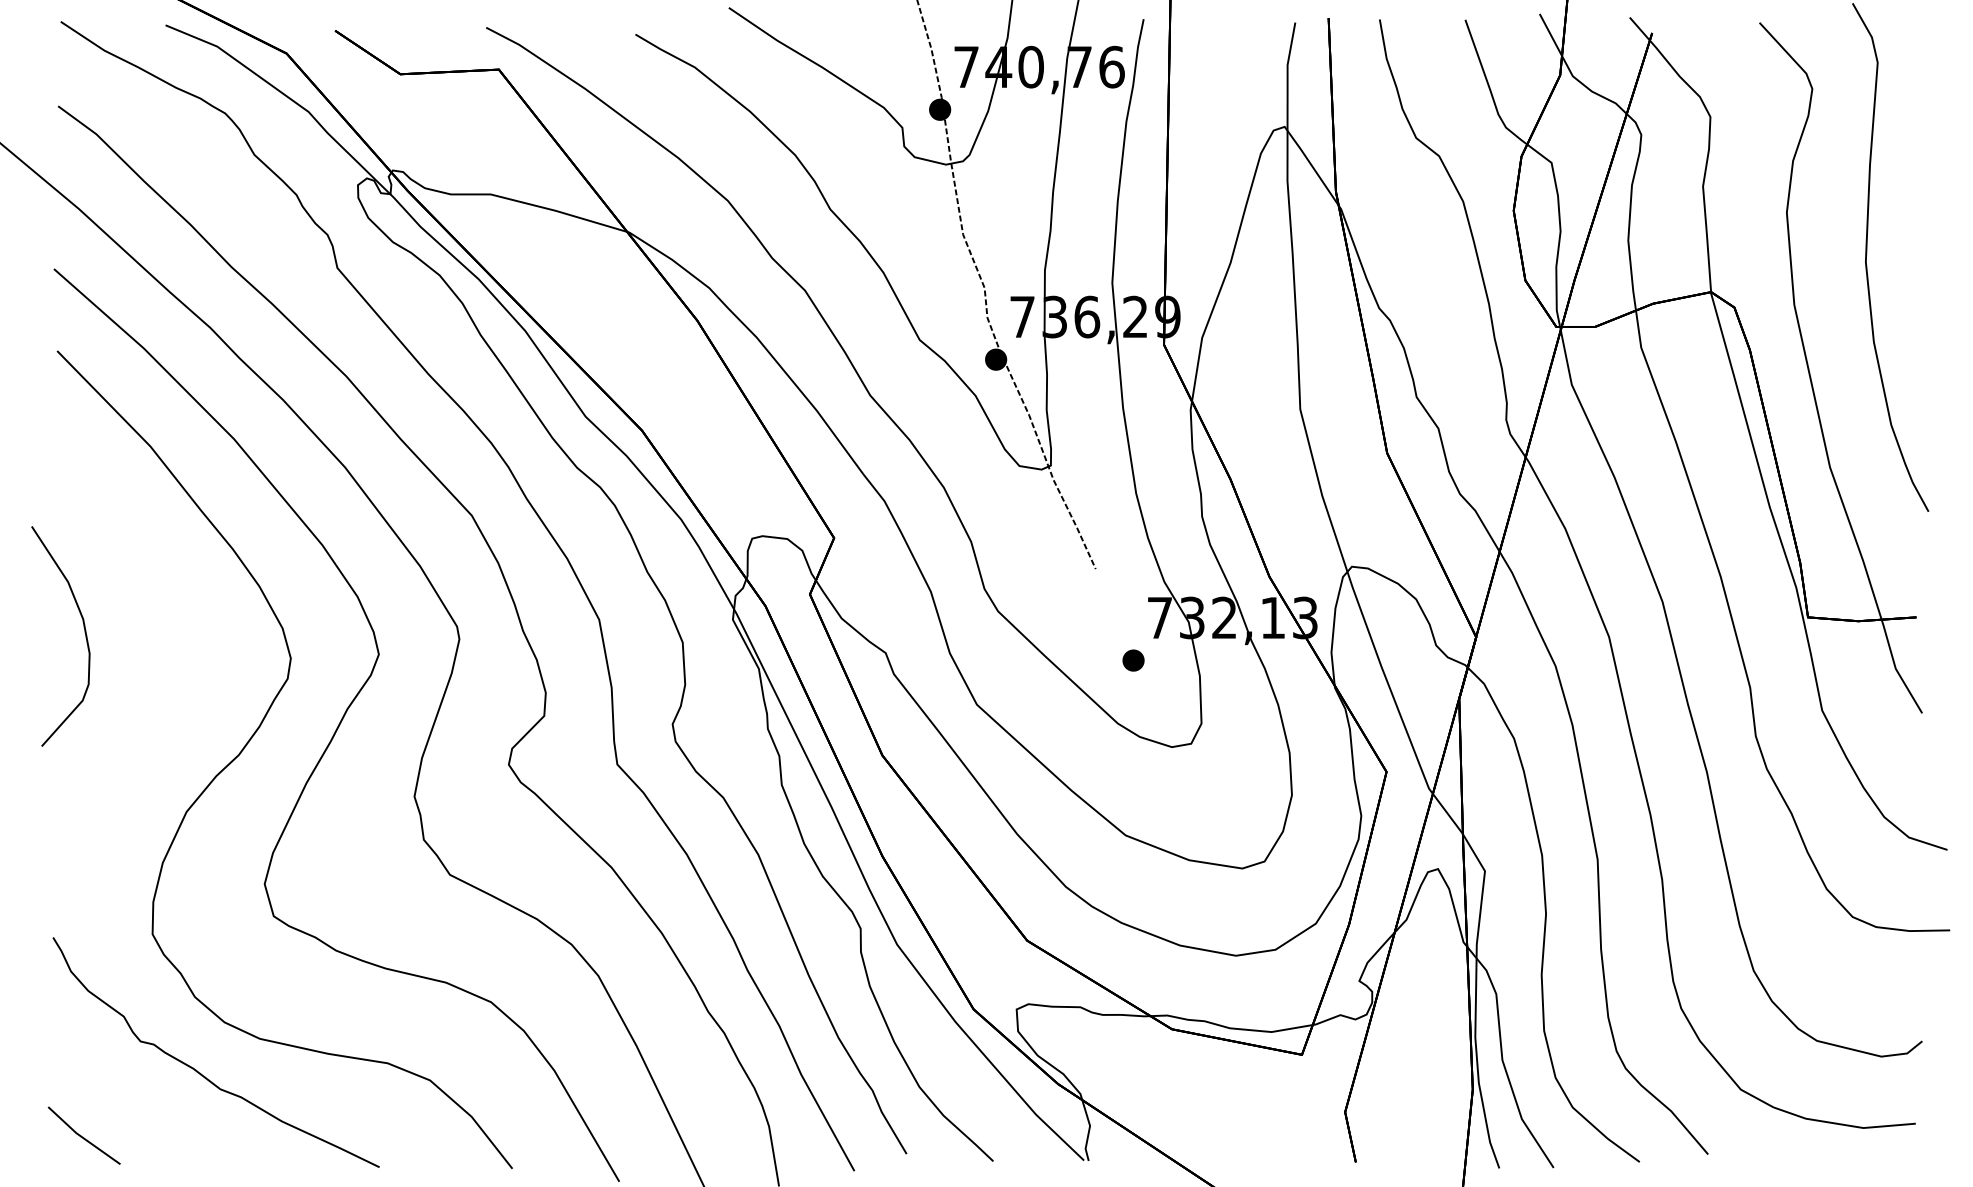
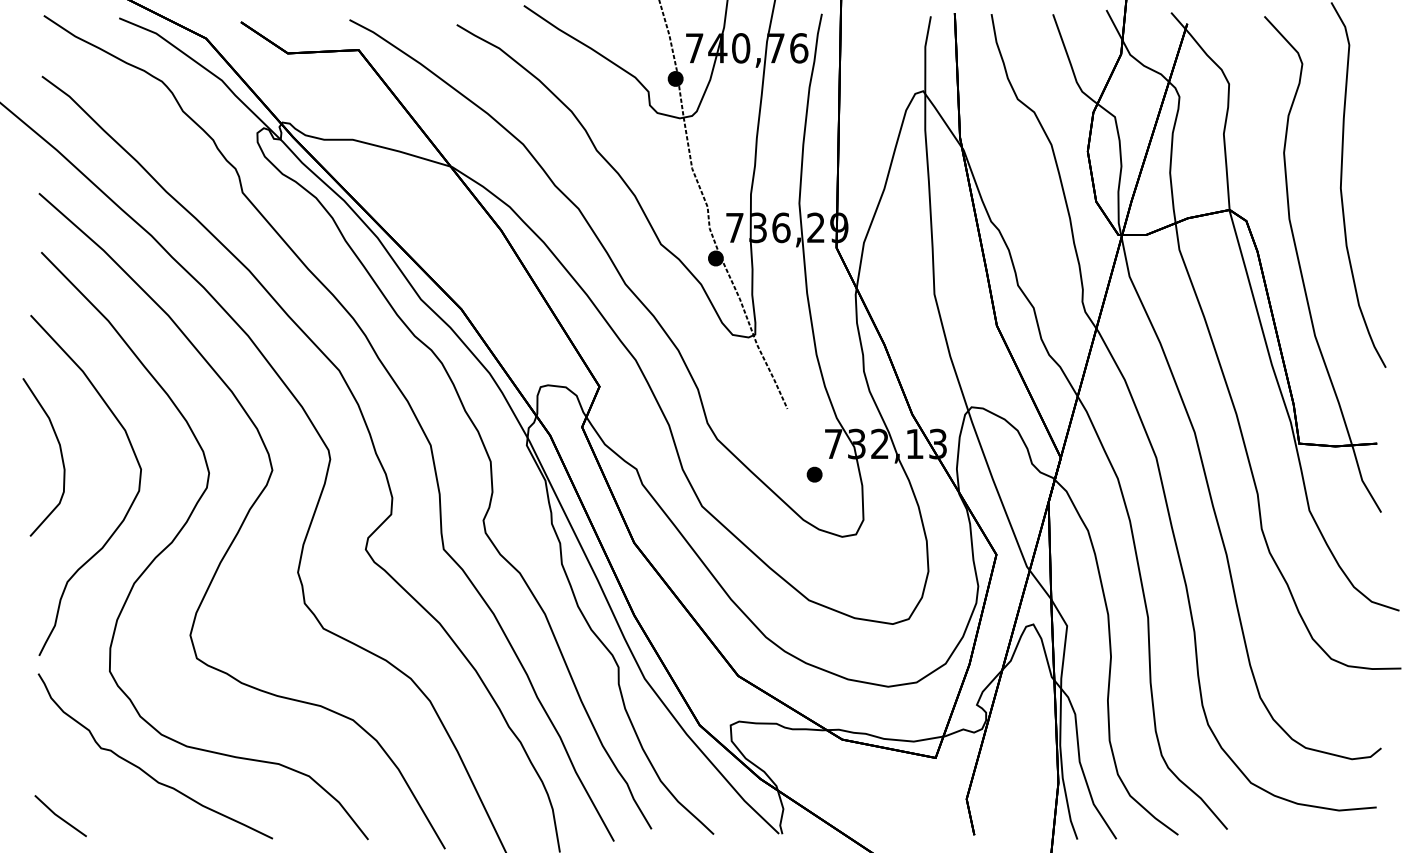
curve: (178, 708) -> (128, 509), added

